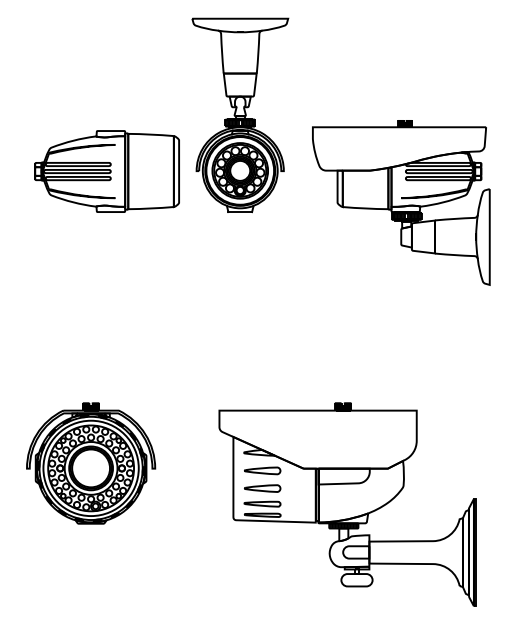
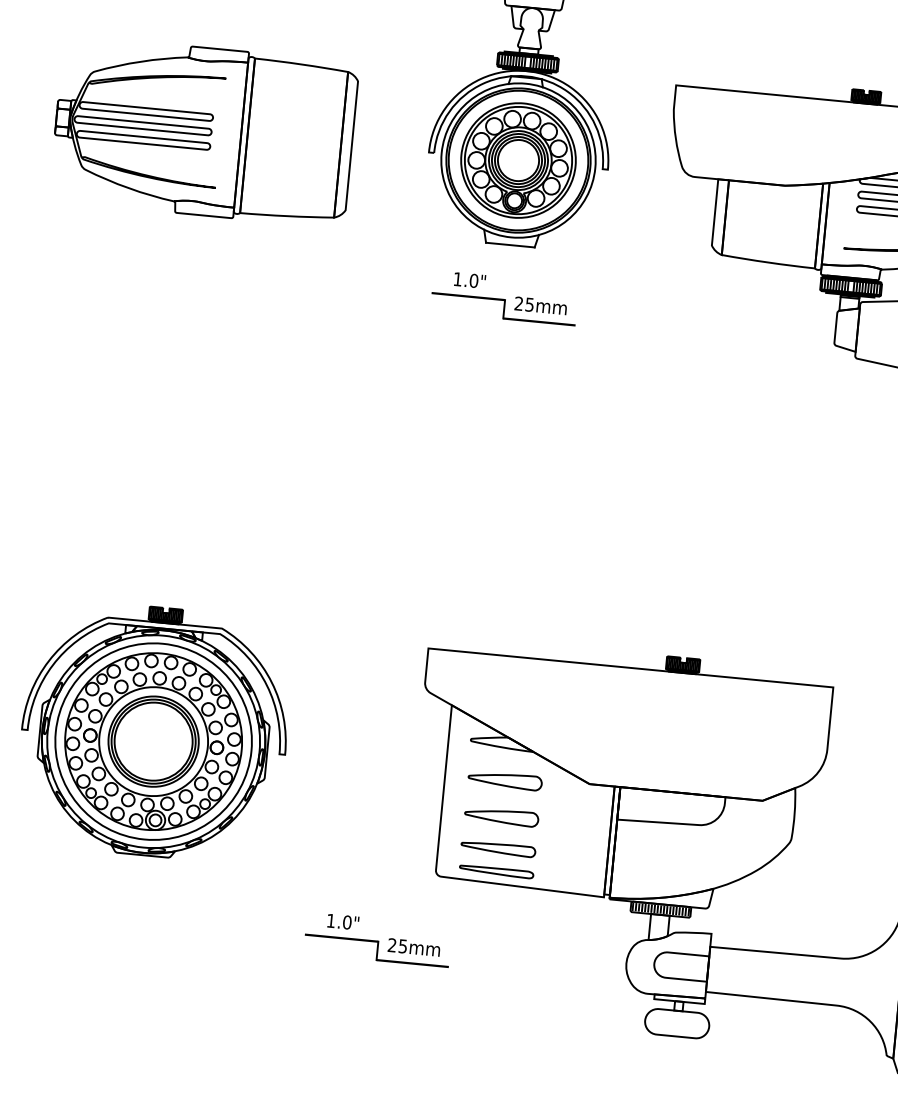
part: (106, 171) -> (202, 131), moved
part: (239, 237) -> (503, 297), added
part: (208, 553) -> (377, 939), added

